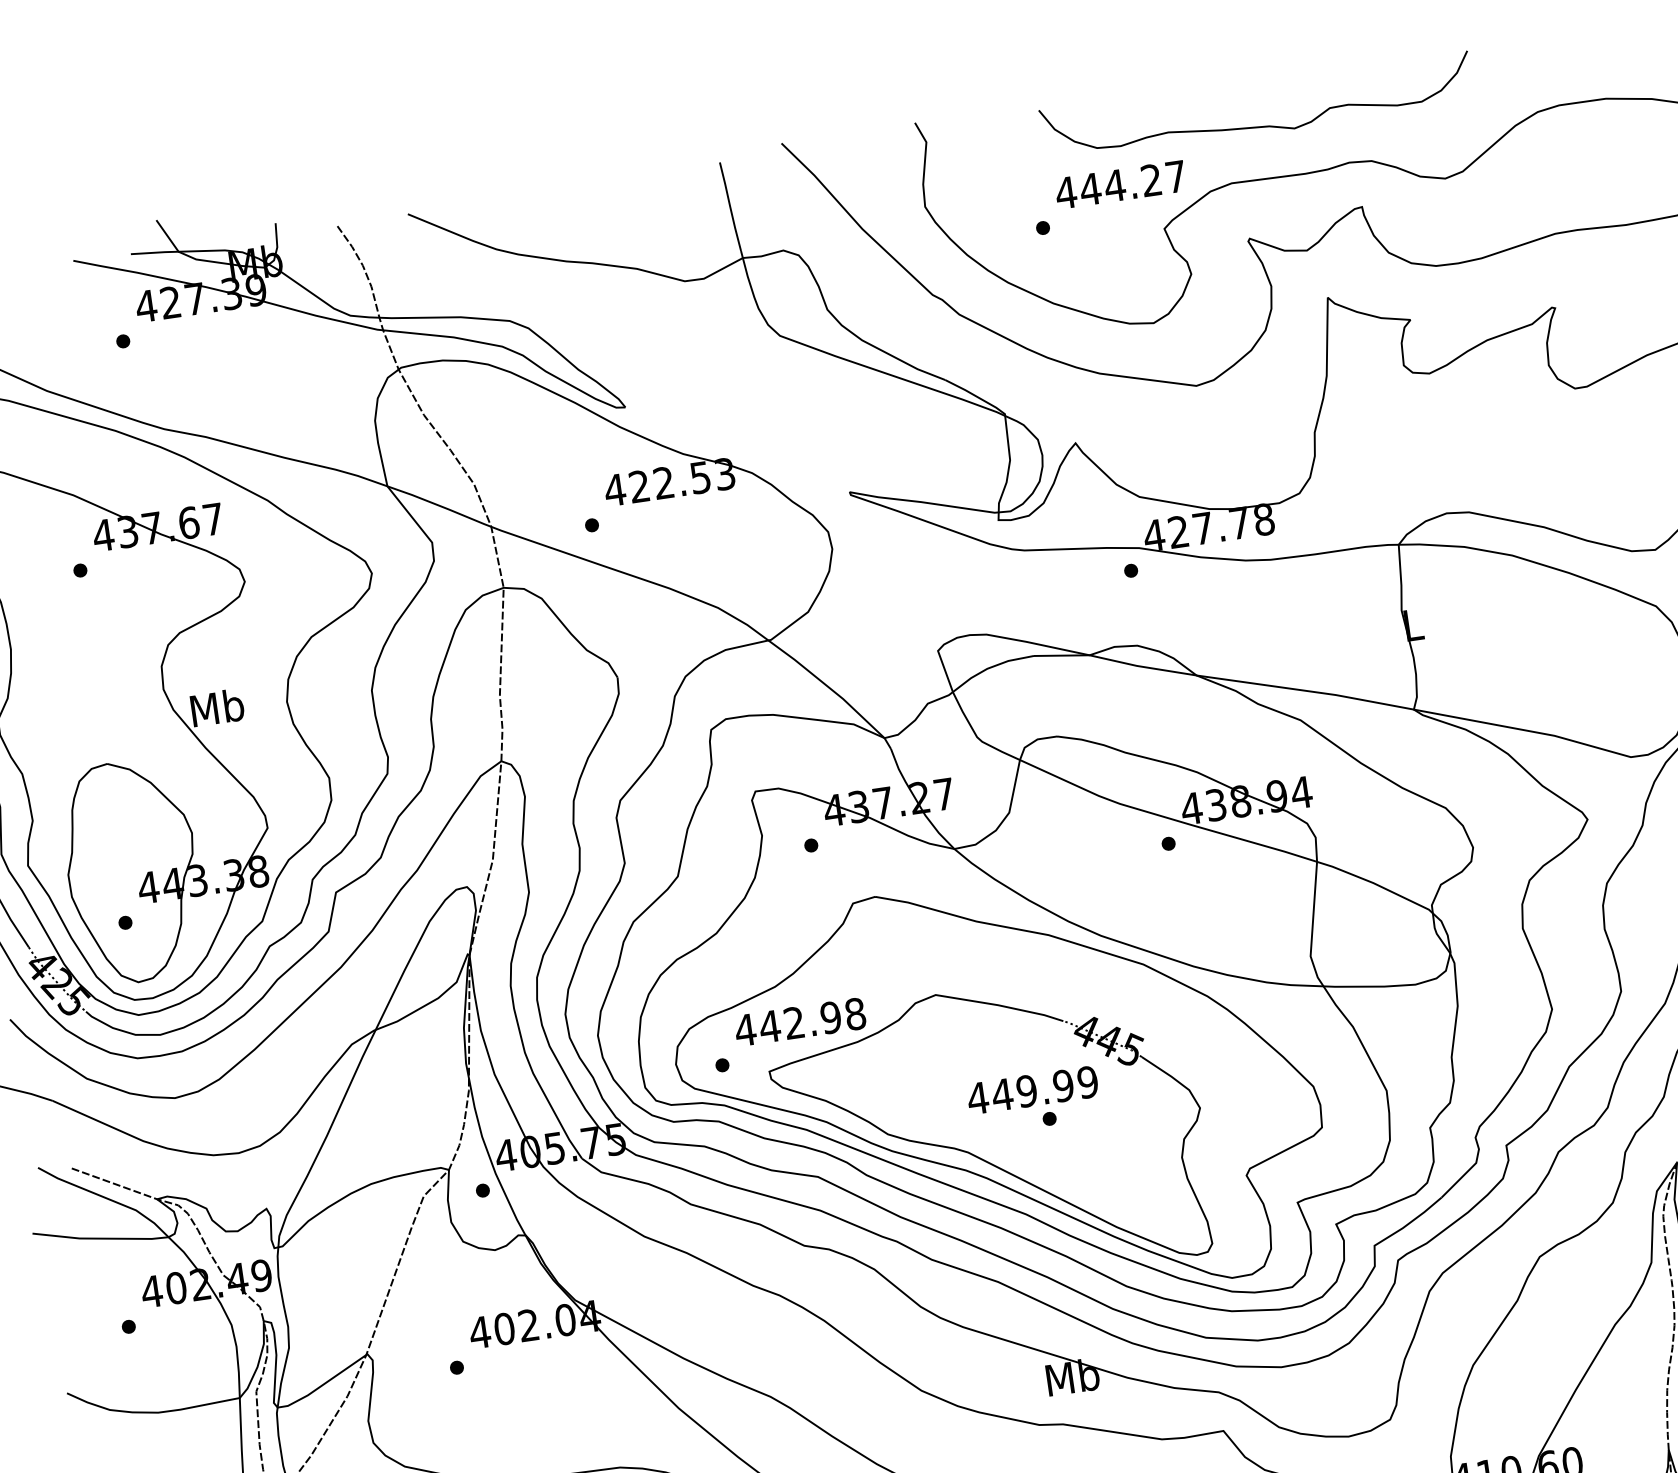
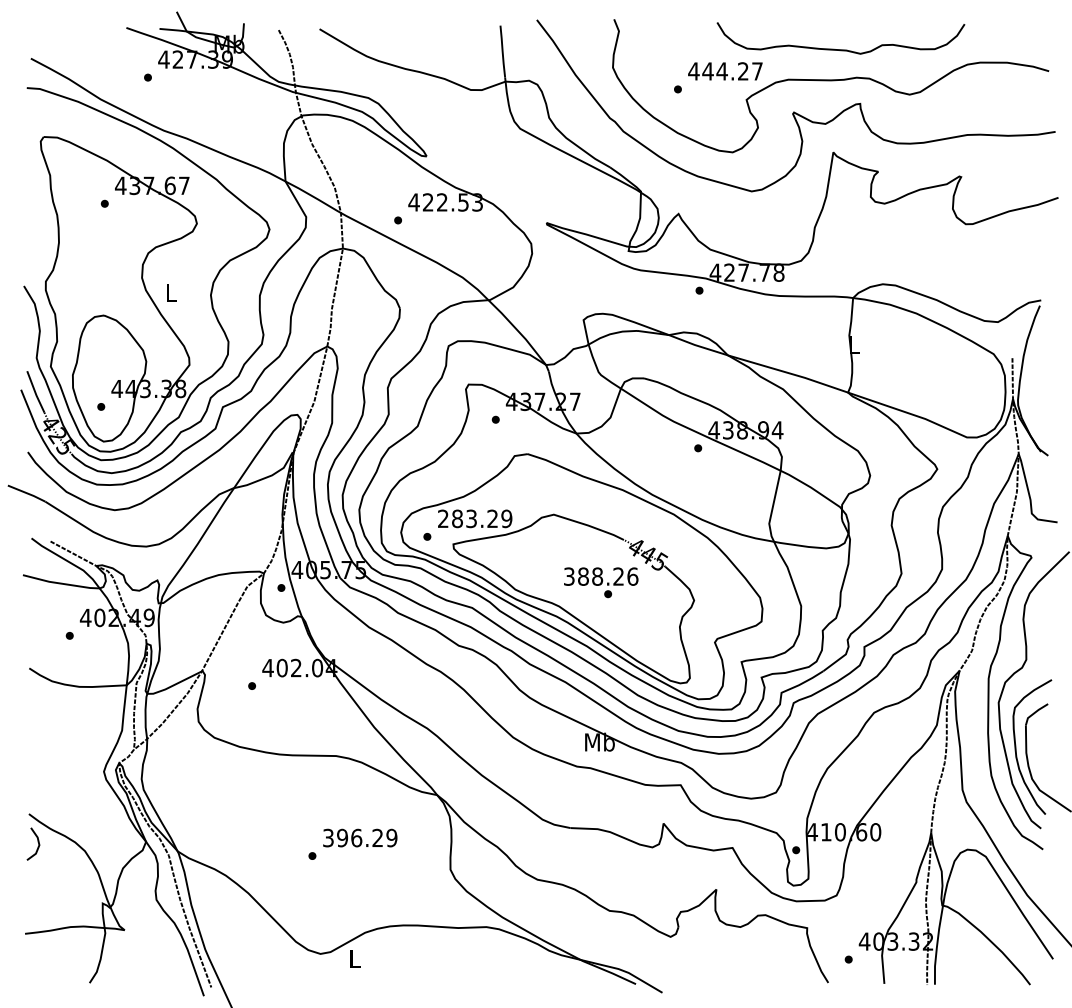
curve: (1258, 126) -> (840, 49), moved
text: (216, 707) -> (170, 292), Mb -> L
text: (799, 1021) -> (474, 518), 442.98 -> 283.29
text: (1031, 1090) -> (600, 576), 449.99 -> 388.26

